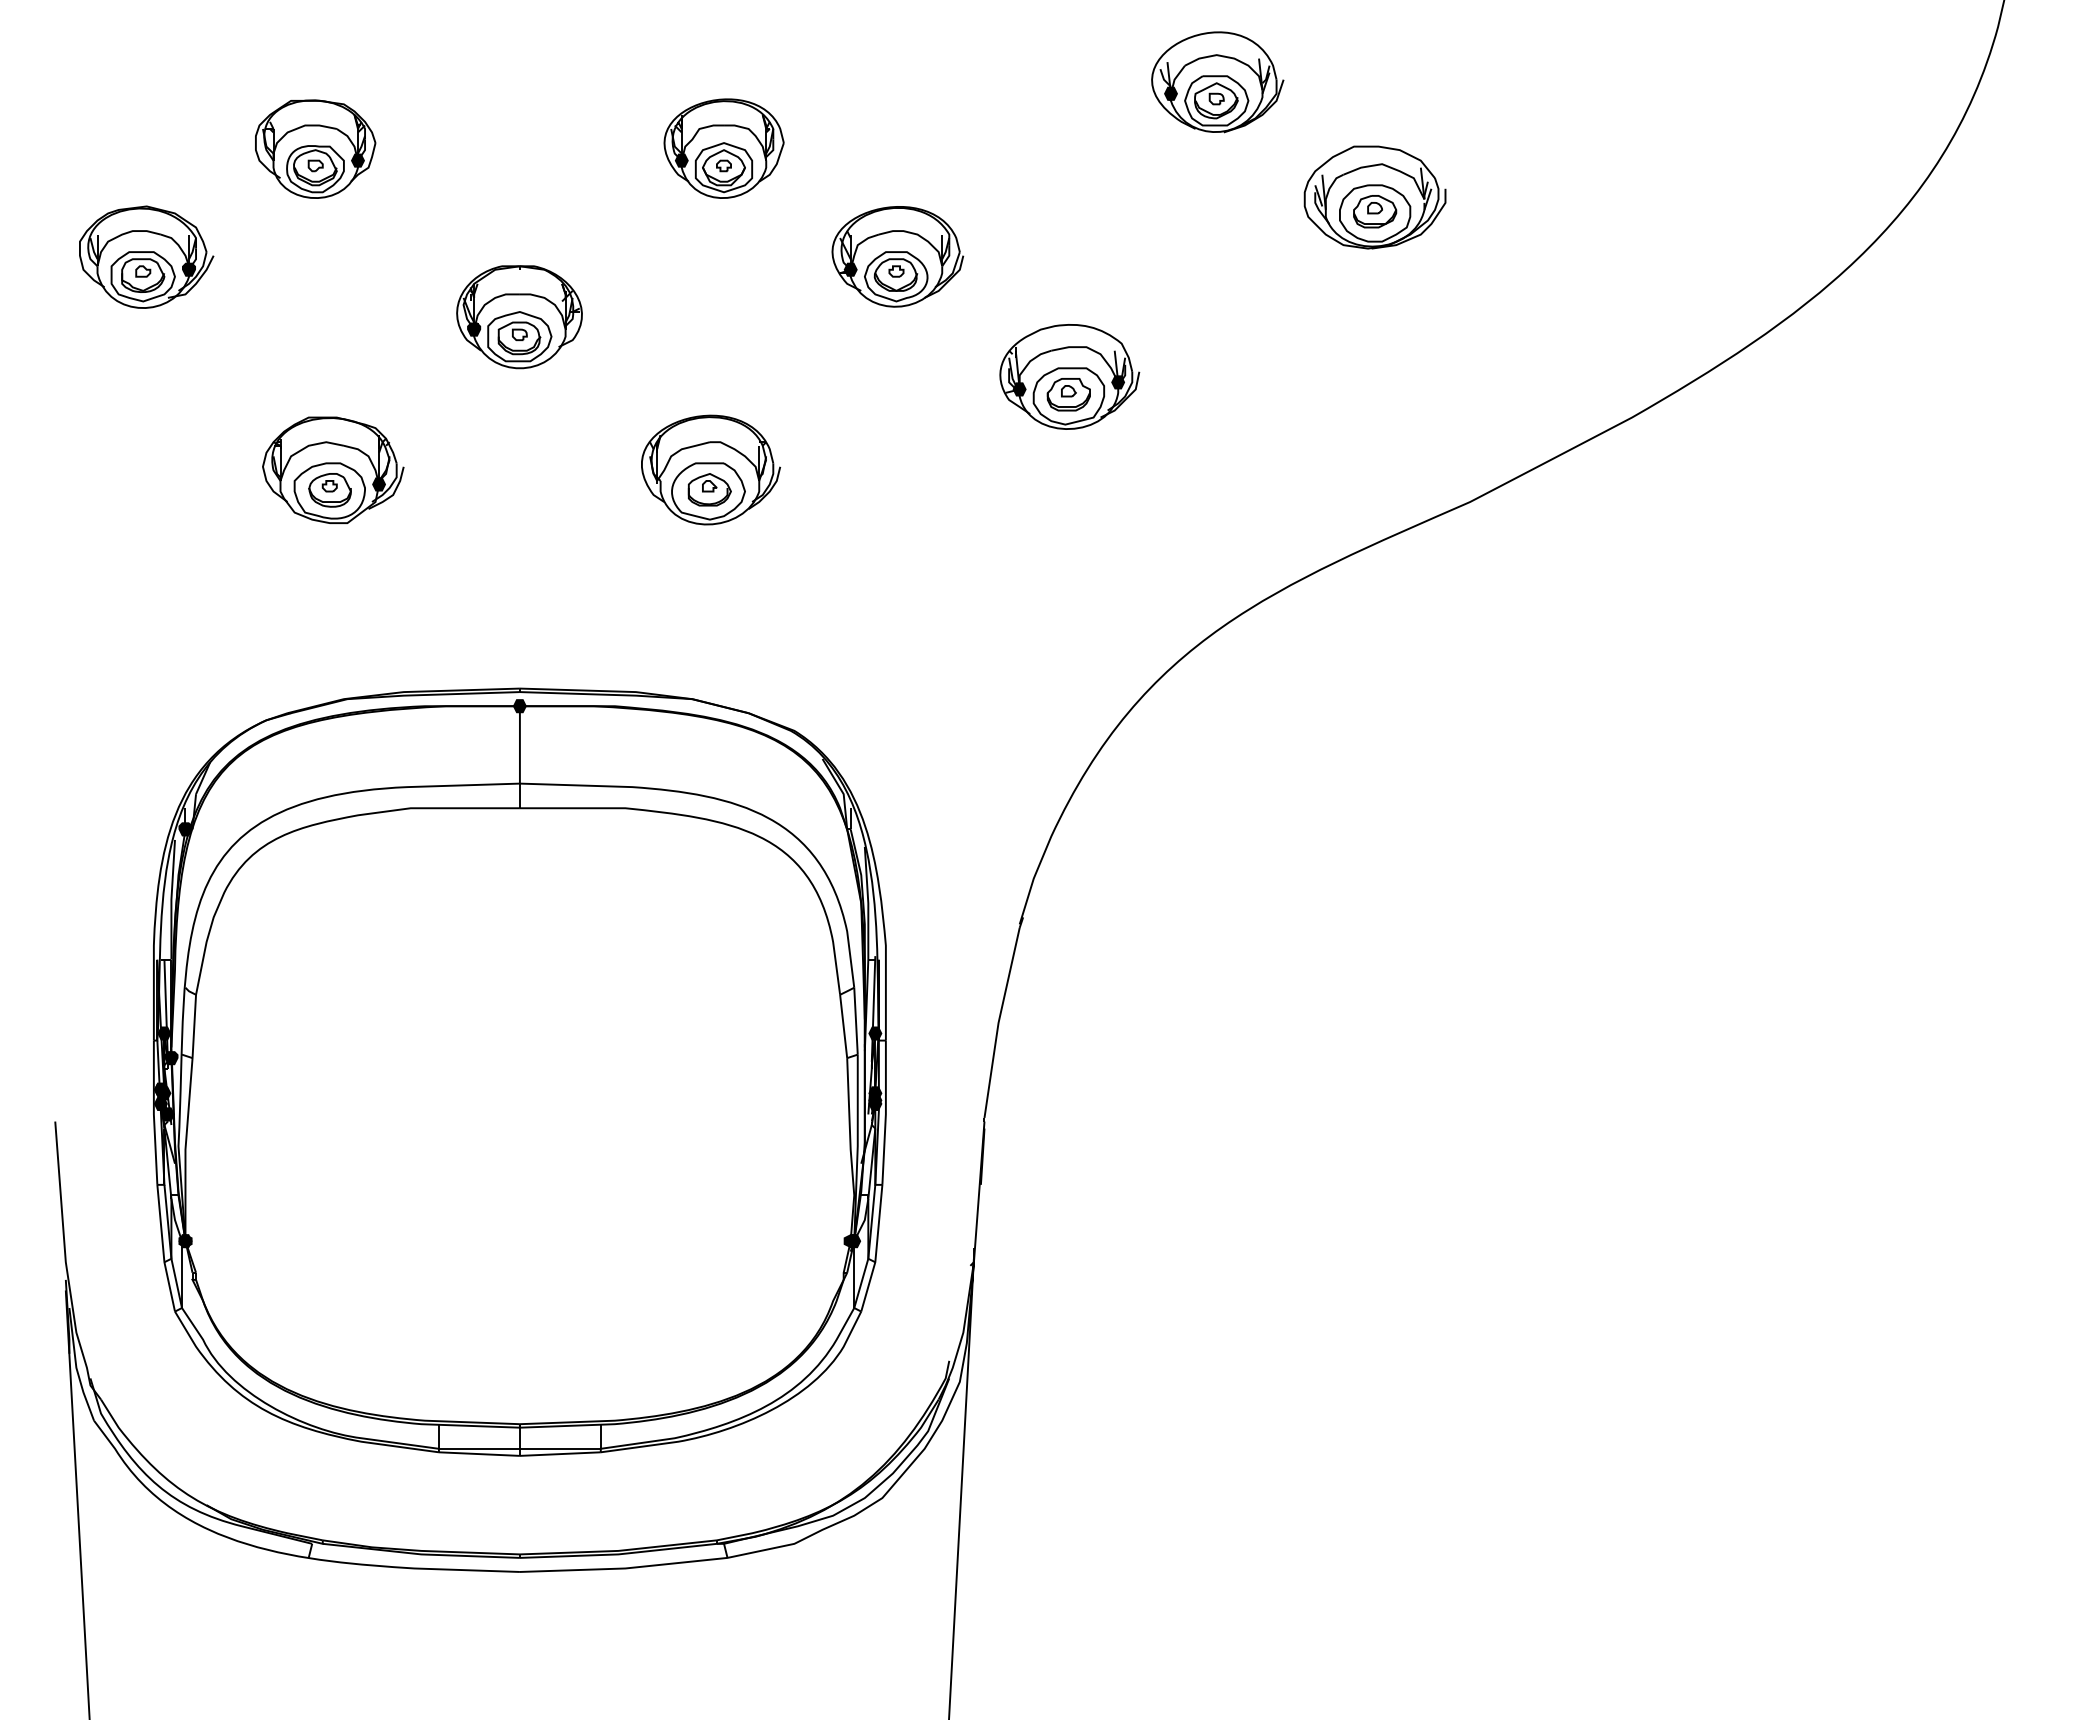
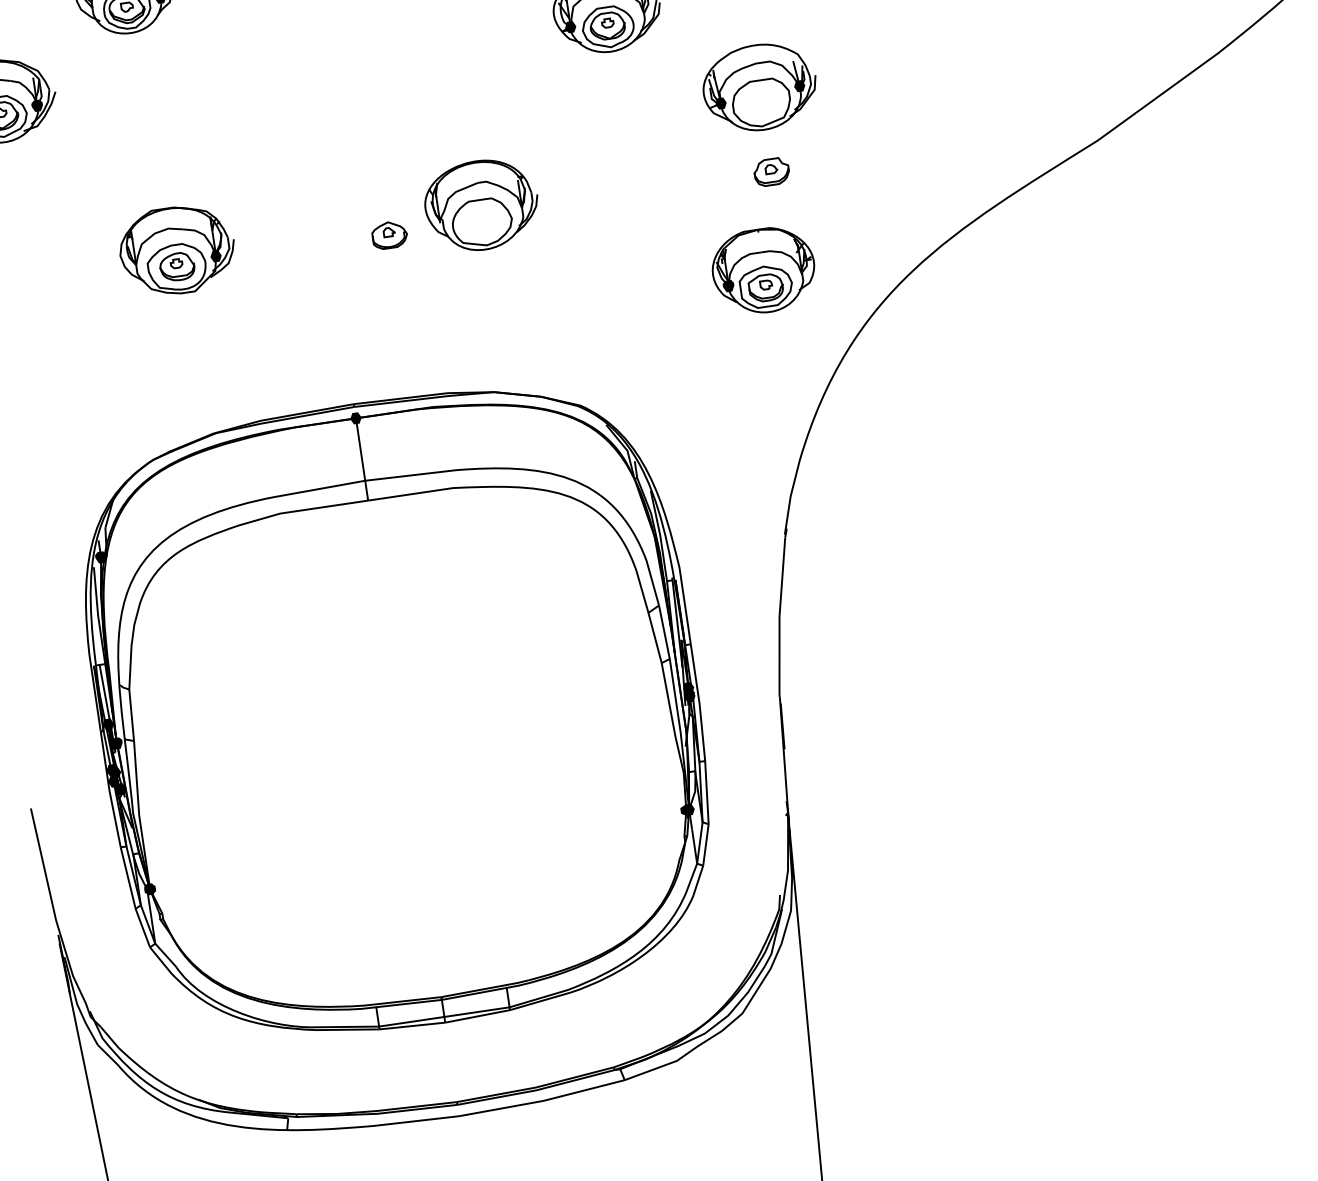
part: (519, 317) -> (763, 271), moved
part: (1068, 394) -> (771, 171), moved
part: (709, 489) -> (389, 234), moved
fill: (875, 1033) -> (681, 639), removed

